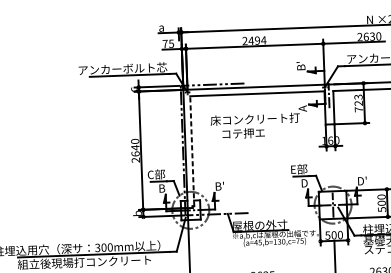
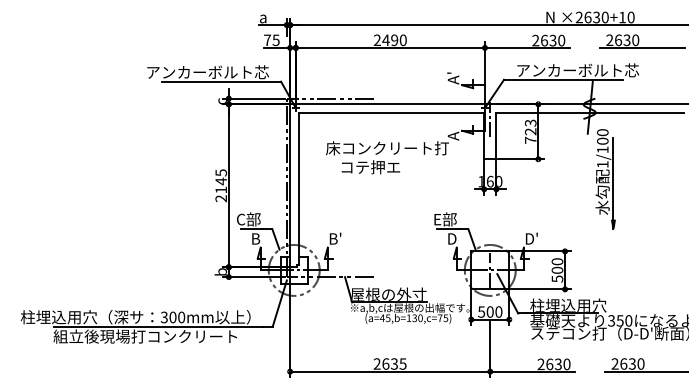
text: (263, 40) -> (403, 40), 2494 -> 2490
text: (301, 66) -> (453, 77), B' -> A'
text: (135, 147) -> (221, 181), 2640 -> 2145
line: (192, 151) -> (299, 189), dashed -> solid

